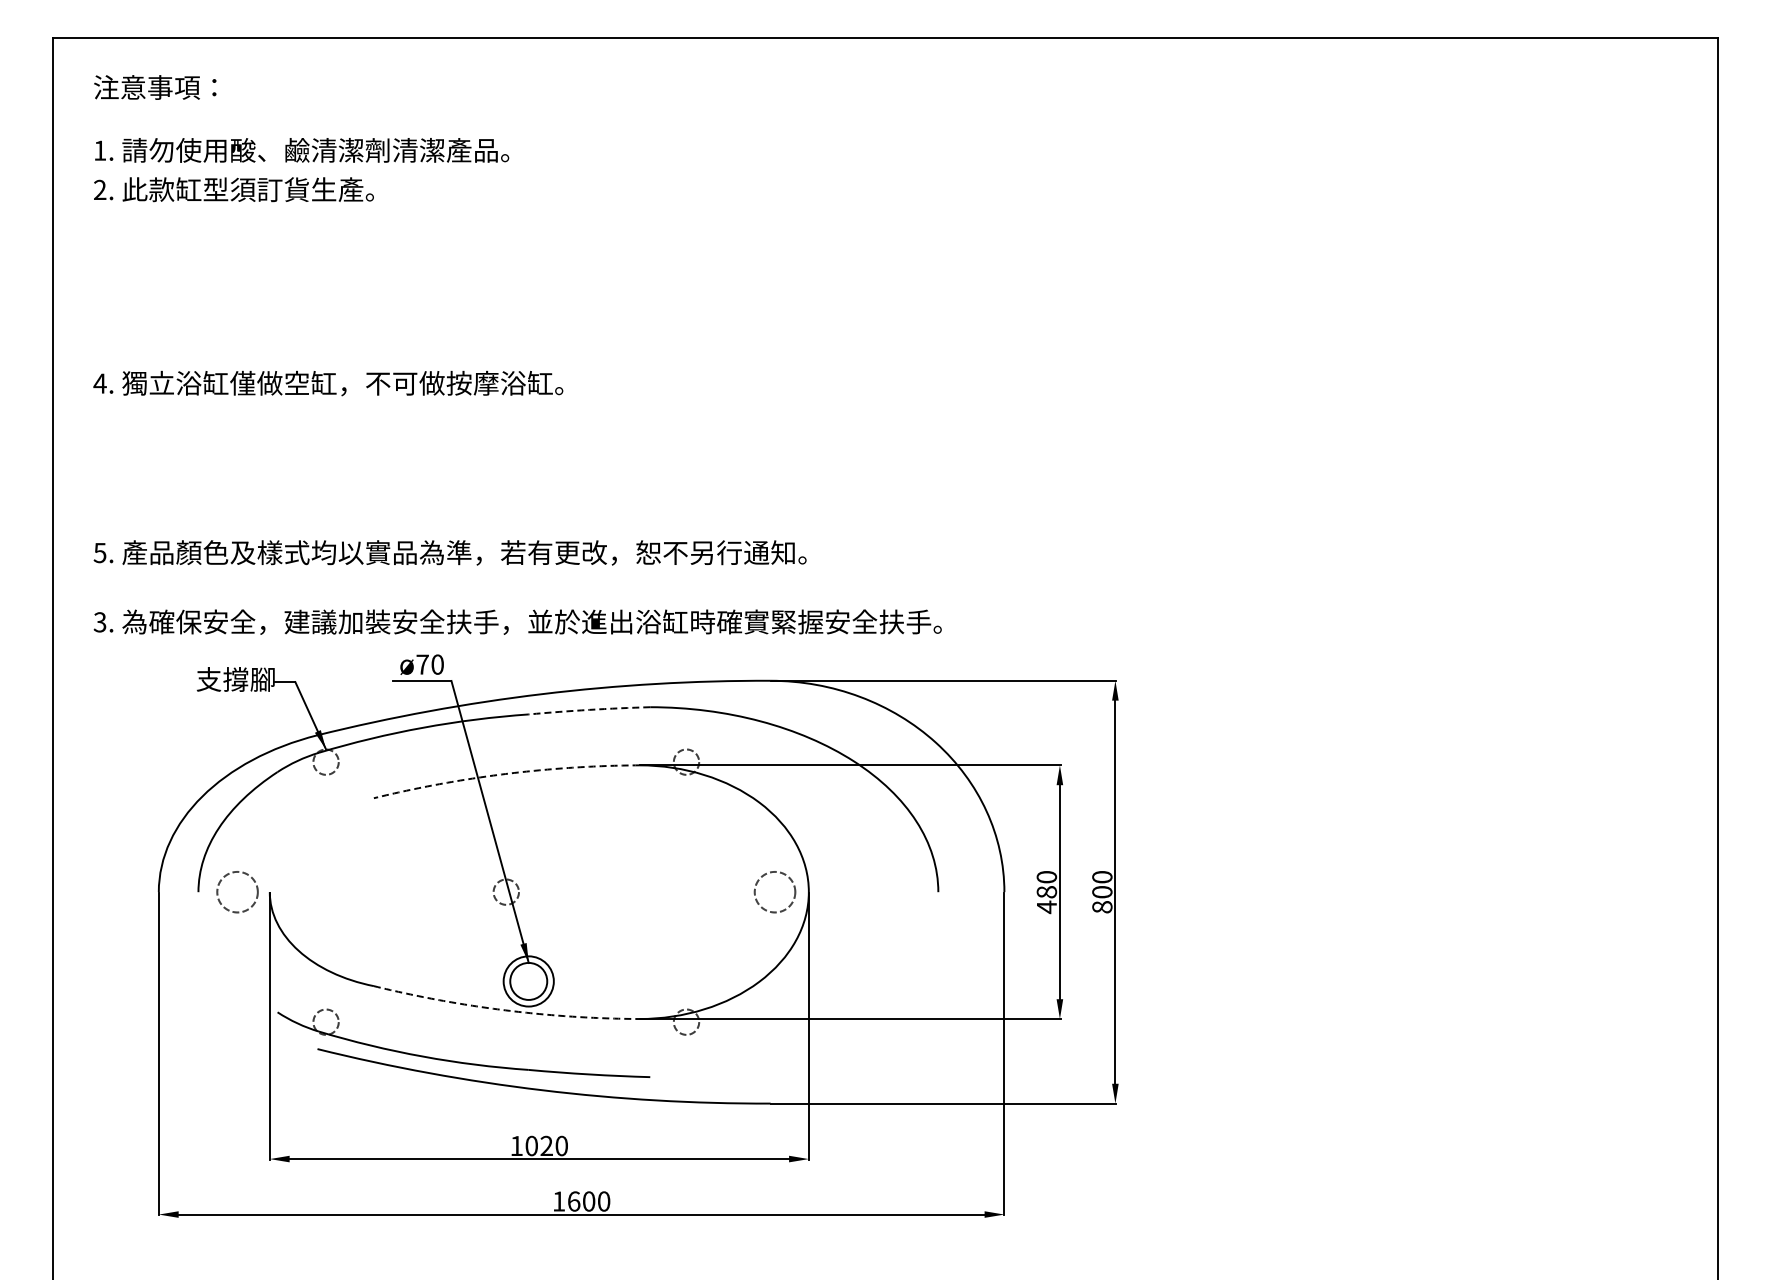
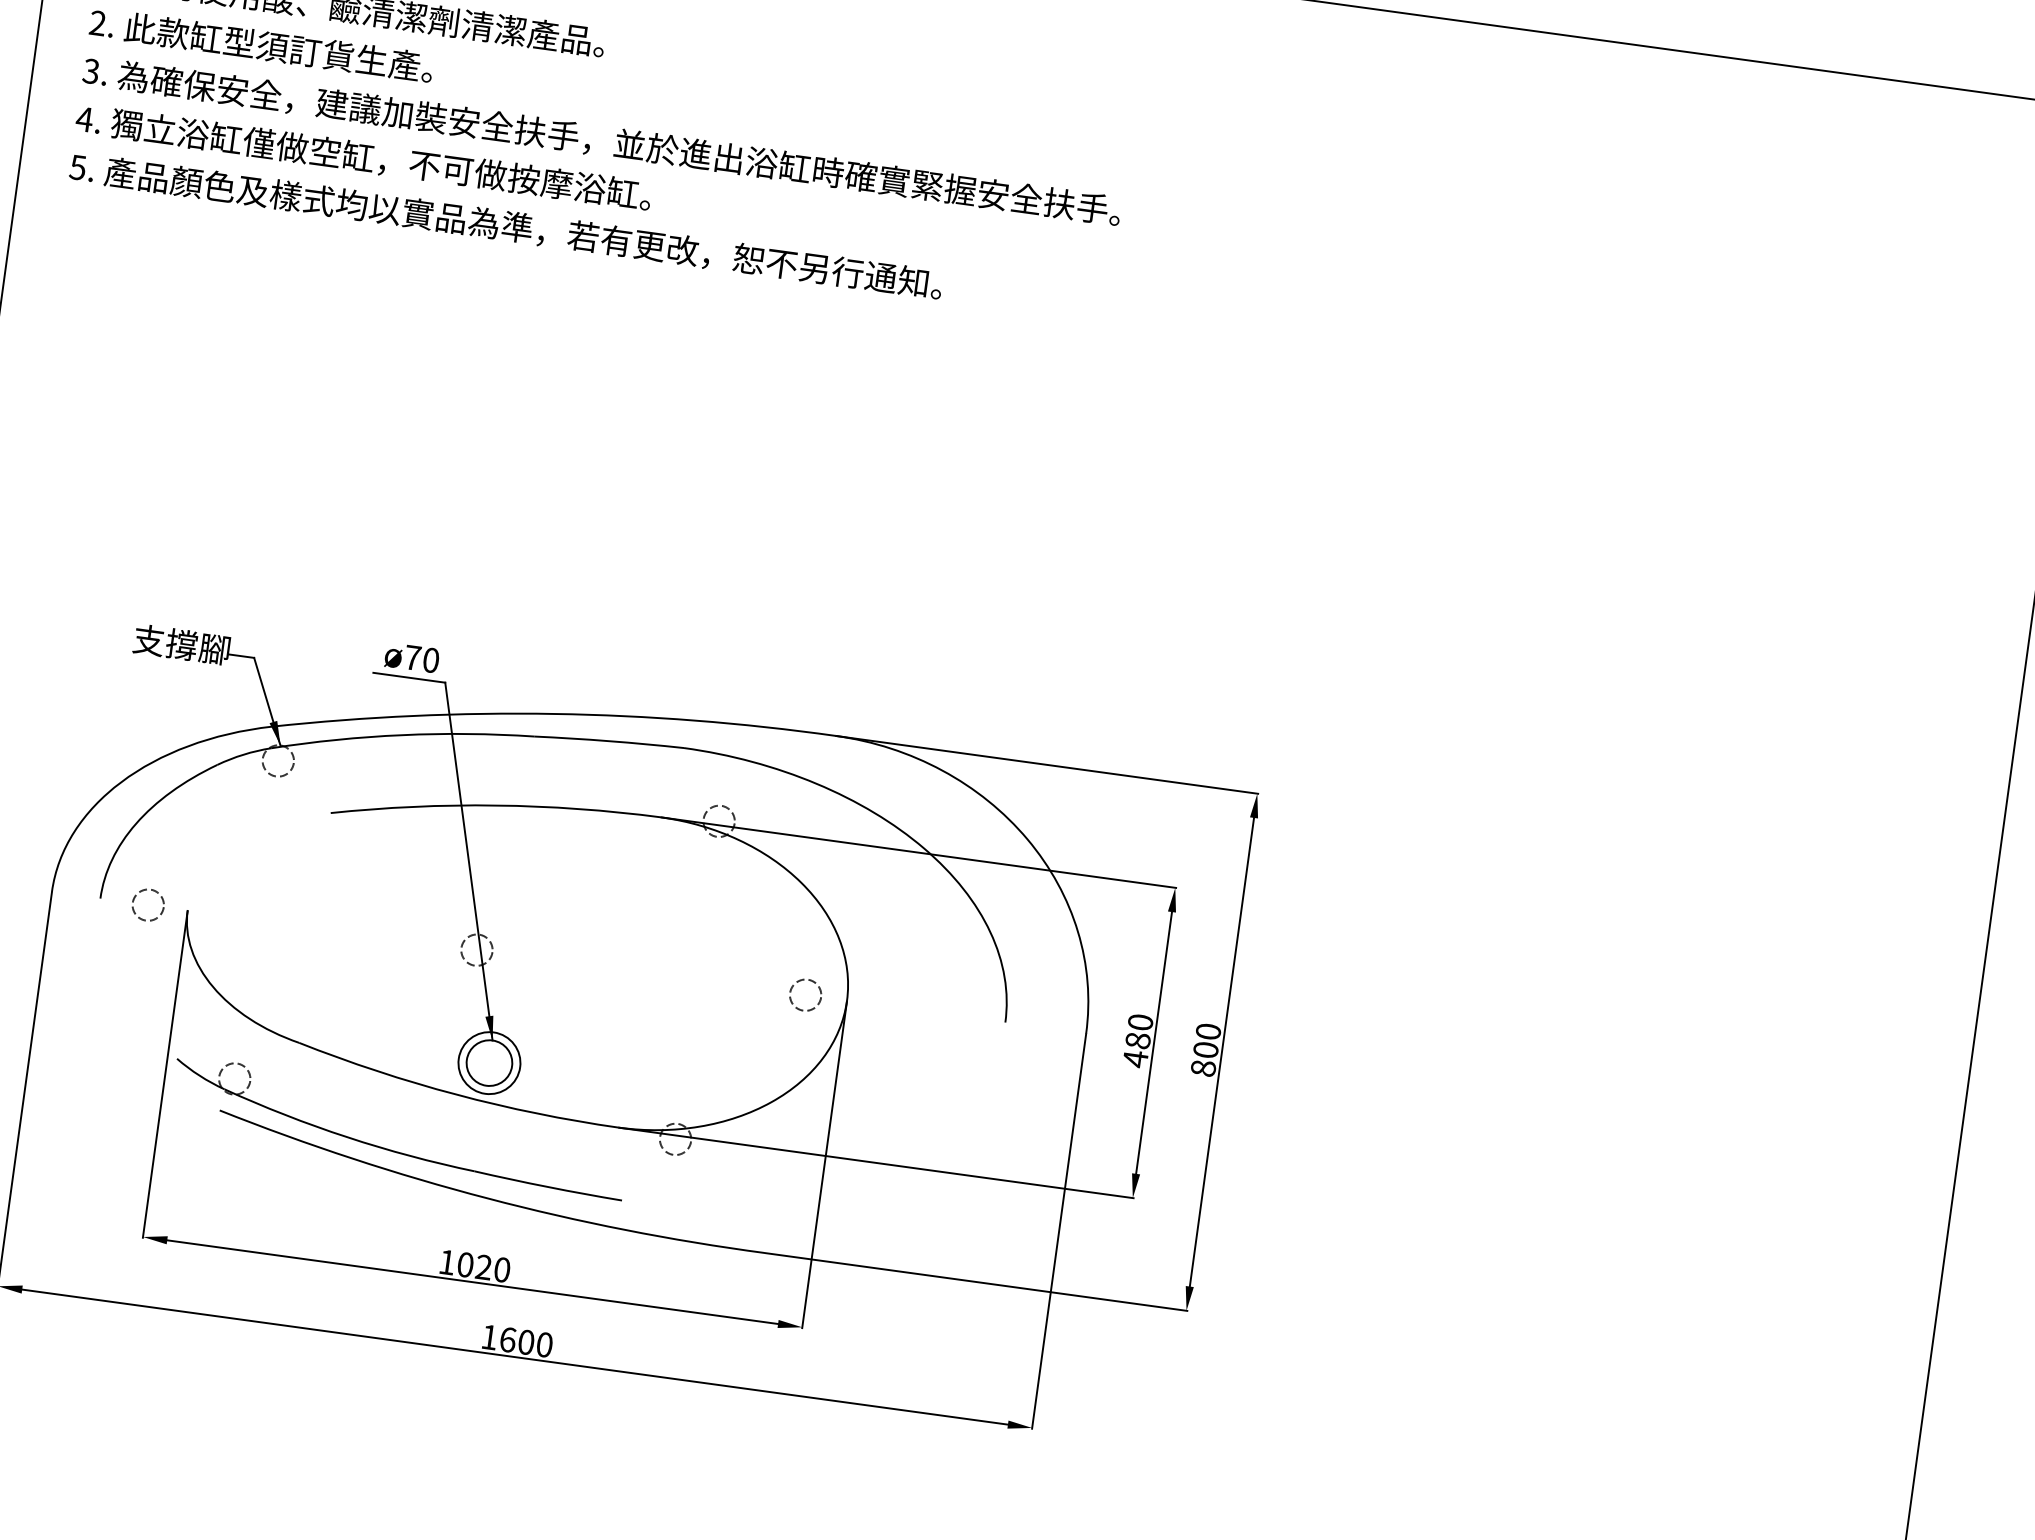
text: (328, 383) -> (363, 157), moved
text: (449, 552) -> (505, 225), moved
text: (517, 621) -> (601, 140), moved
arc: (589, 709) -> (609, 740), dashed -> solid
arc: (505, 773) -> (495, 804), dashed -> solid
circle: (237, 891) -> (148, 904), size x0.62
circle: (774, 891) -> (805, 994), size x0.62
arc: (505, 1010) -> (456, 1094), dashed -> solid

